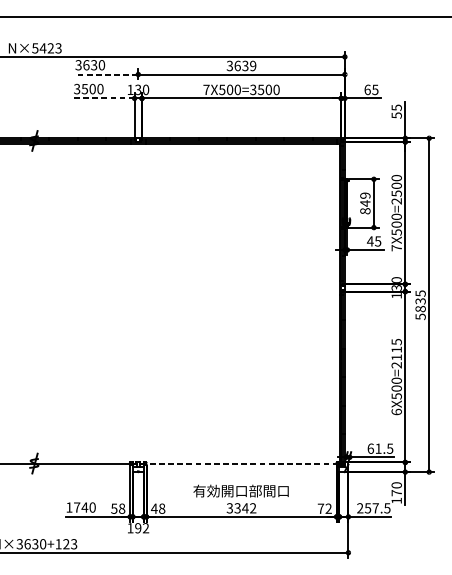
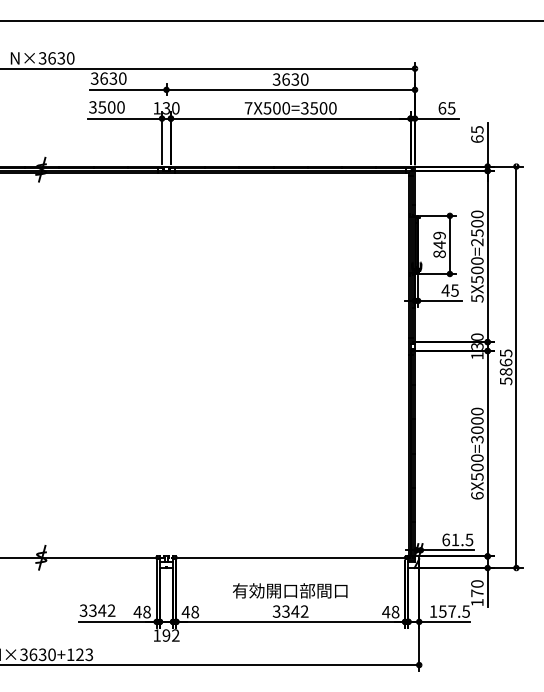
text: (46, 48) -> (56, 58), N×5423 -> N×3630
text: (253, 65) -> (304, 79), 3639 -> 3630
line: (105, 74) -> (127, 89), dashed -> solid
line: (104, 98) -> (125, 118), dashed -> solid
text: (396, 115) -> (477, 139), 55 -> 65
text: (396, 248) -> (477, 298), 7X500=2500 -> 5X500=2500
text: (420, 301) -> (505, 362), 5835 -> 5865
text: (396, 353) -> (477, 425), 6X500=2115 -> 6X500=3000
line: (241, 463) -> (290, 557), dashed -> solid
text: (80, 507) -> (97, 610), 1740 -> 3342
text: (324, 508) -> (390, 611), 72 -> 48
text: (360, 508) -> (433, 611), 257.5 -> 157.5
text: (114, 509) -> (137, 612), 58 -> 48

